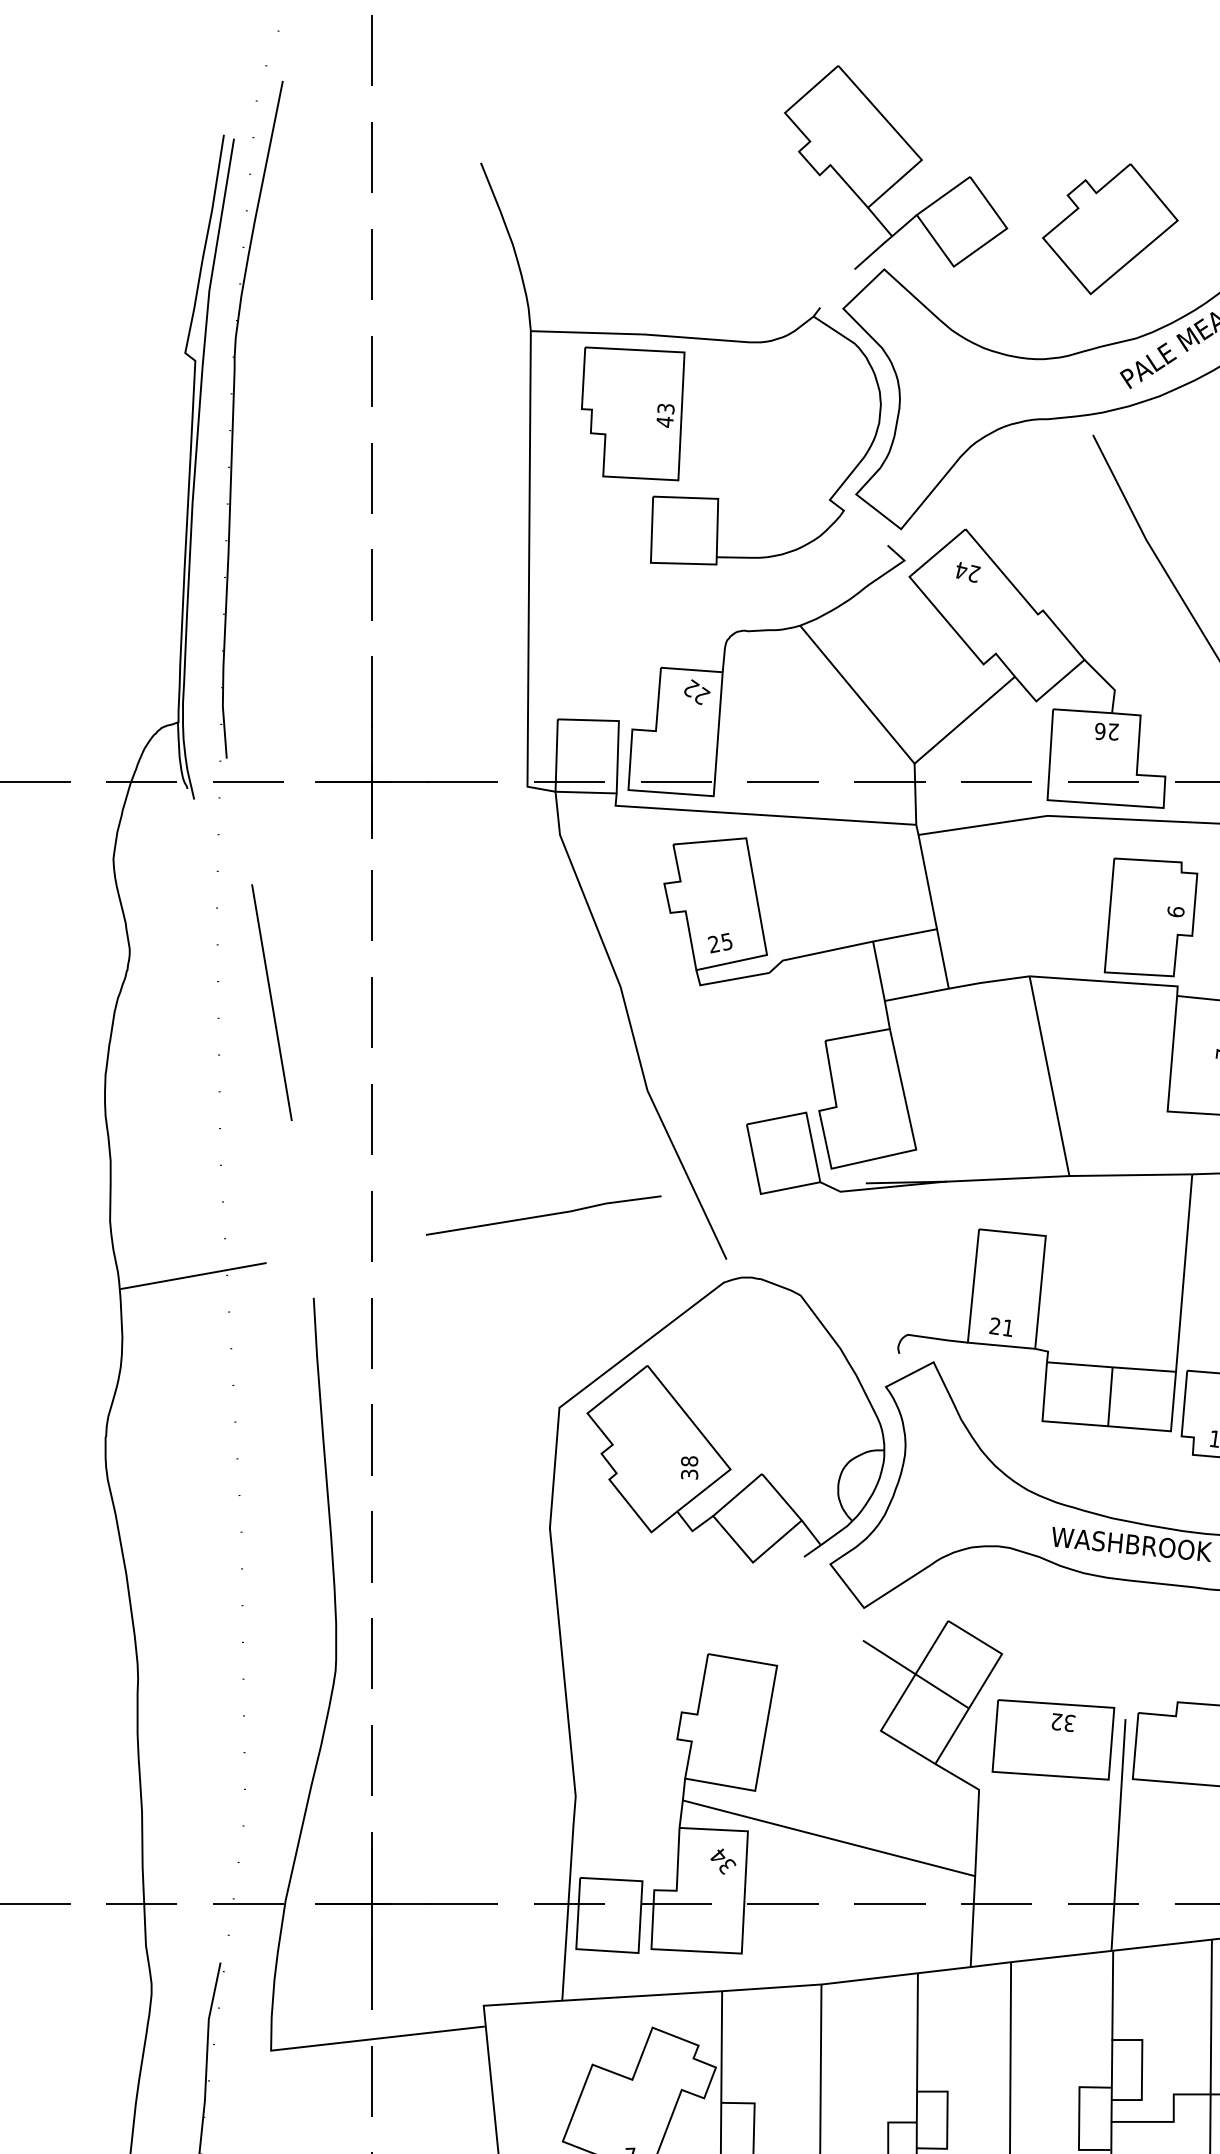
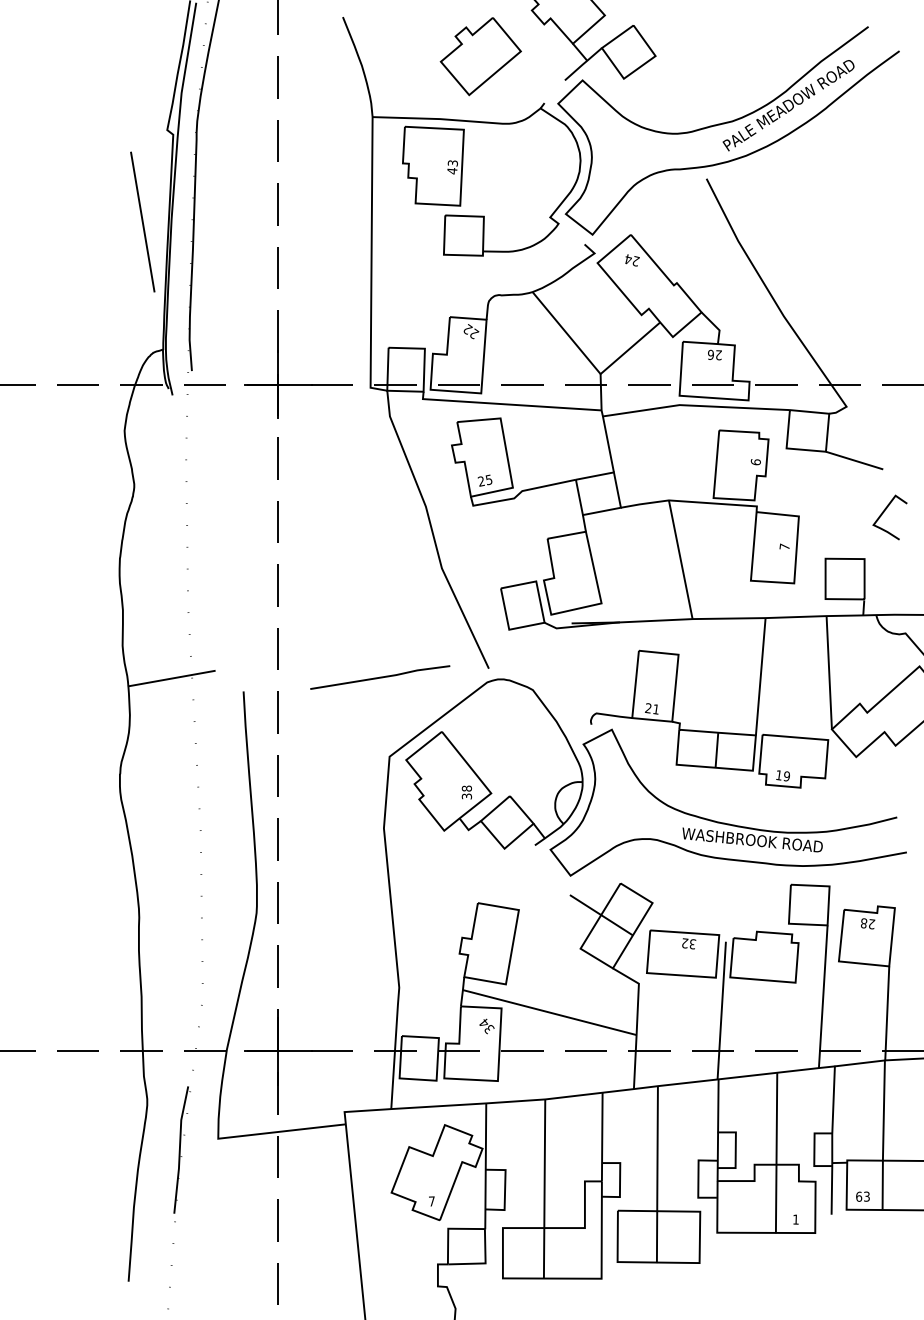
part: (1109, 229) -> (480, 56), moved
line: (271, 1001) -> (142, 221), moved
line: (544, 1215) -> (380, 677), moved

